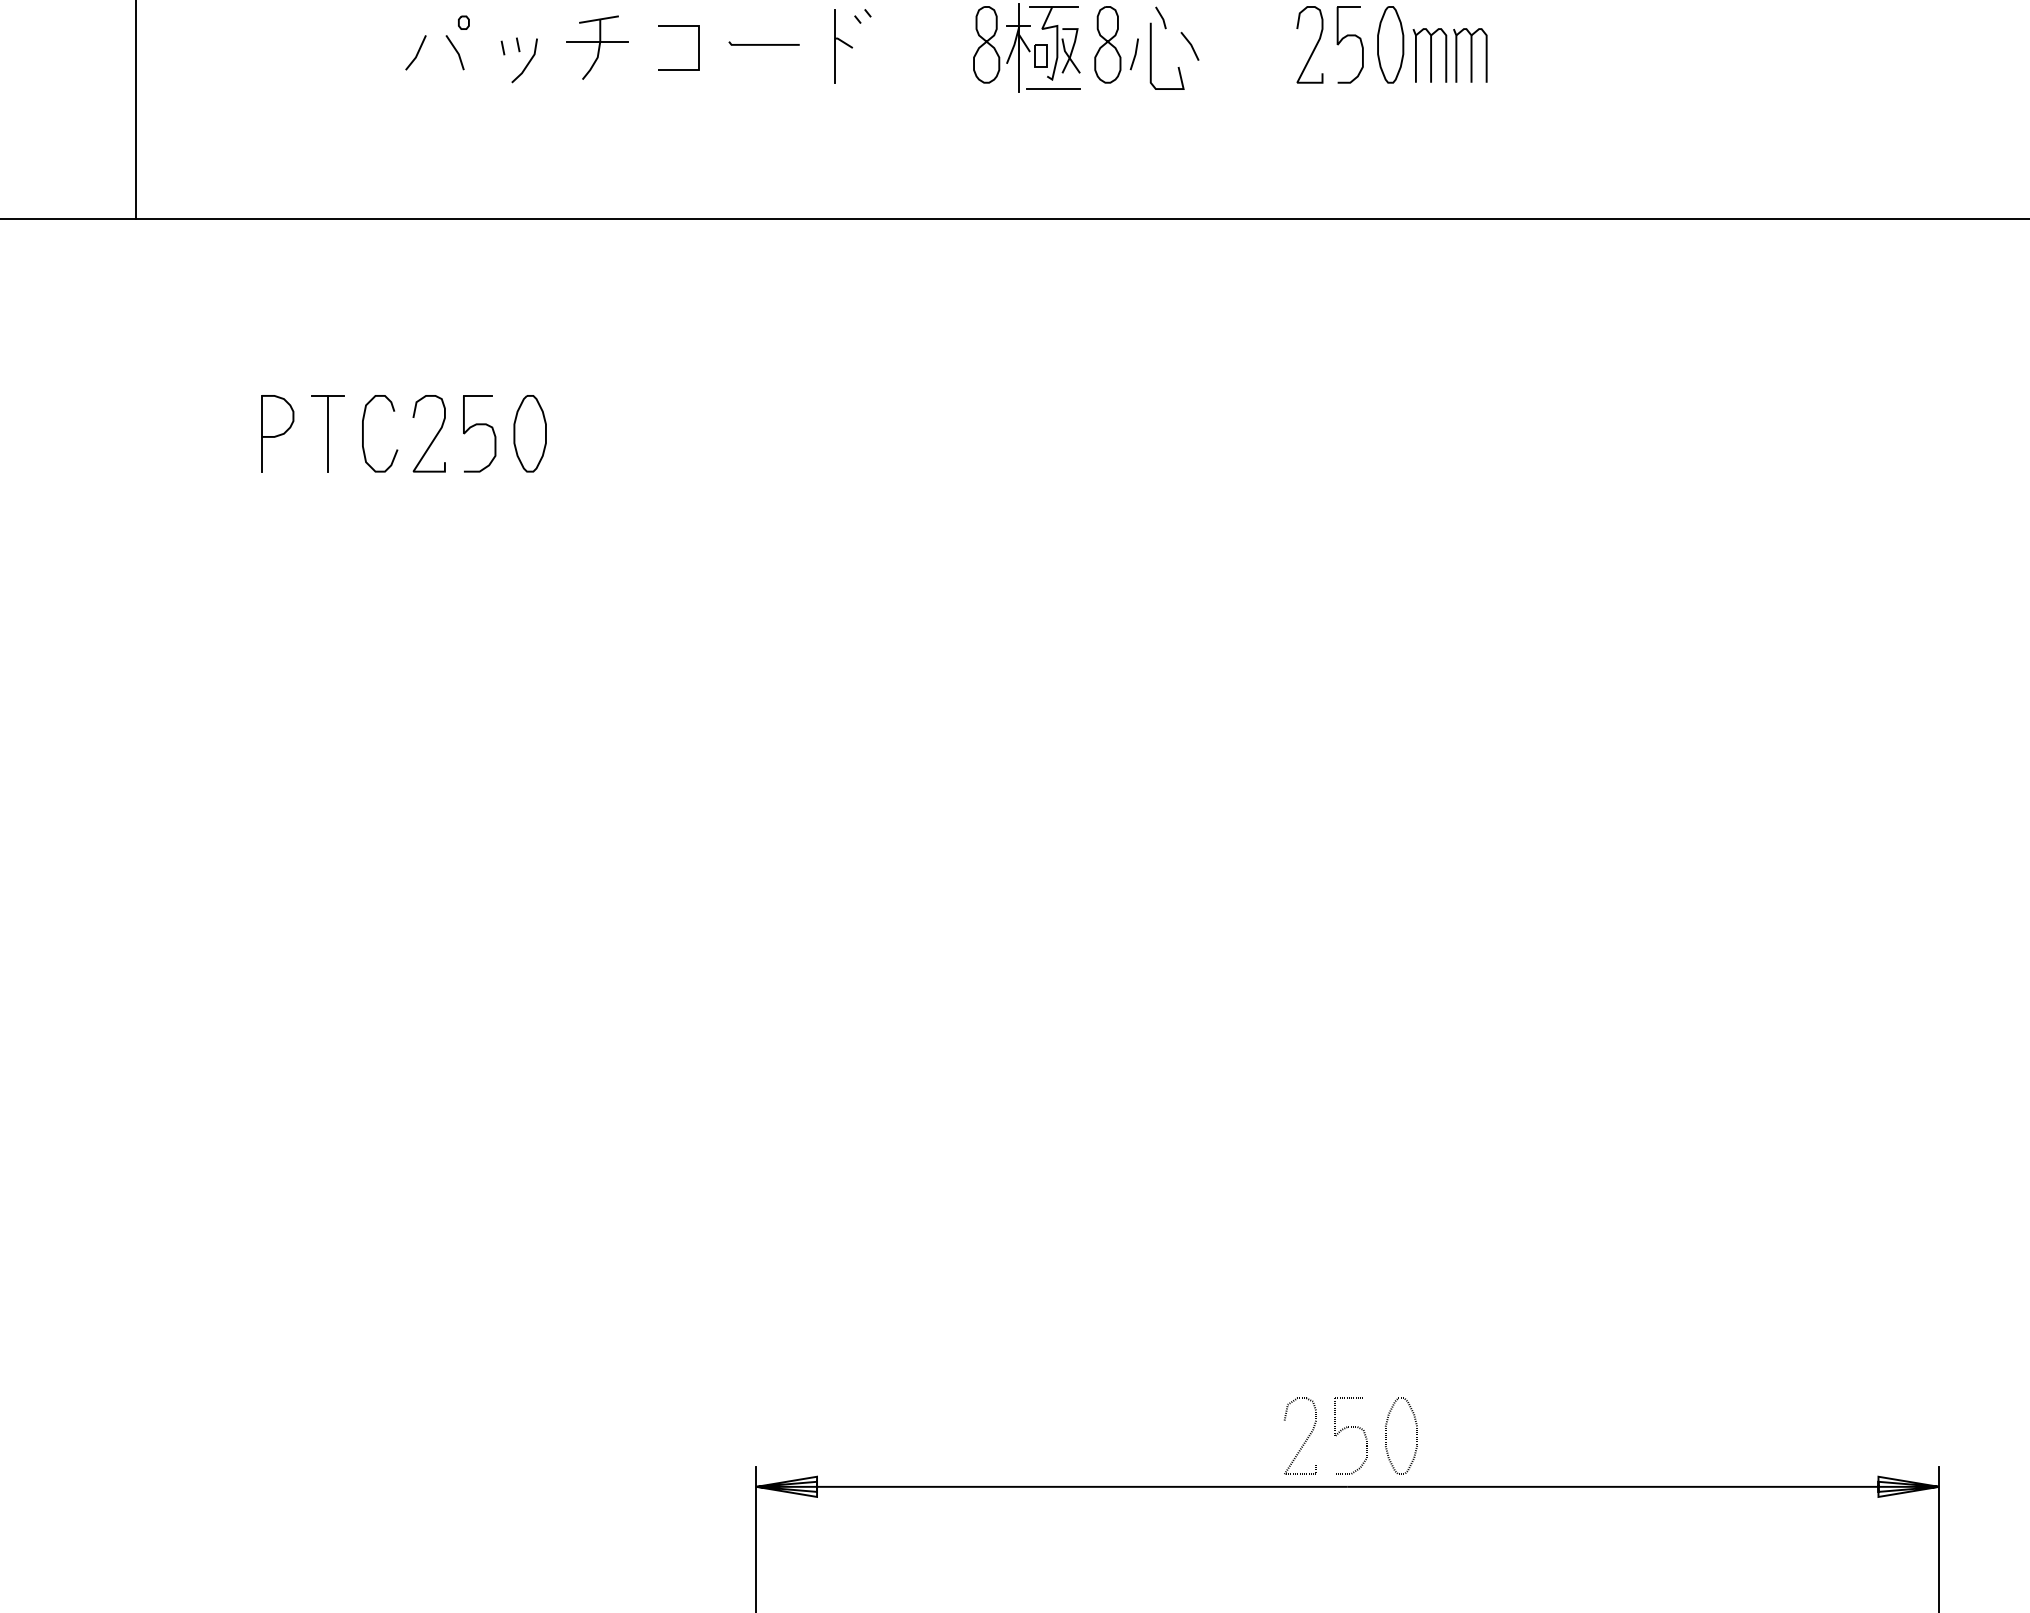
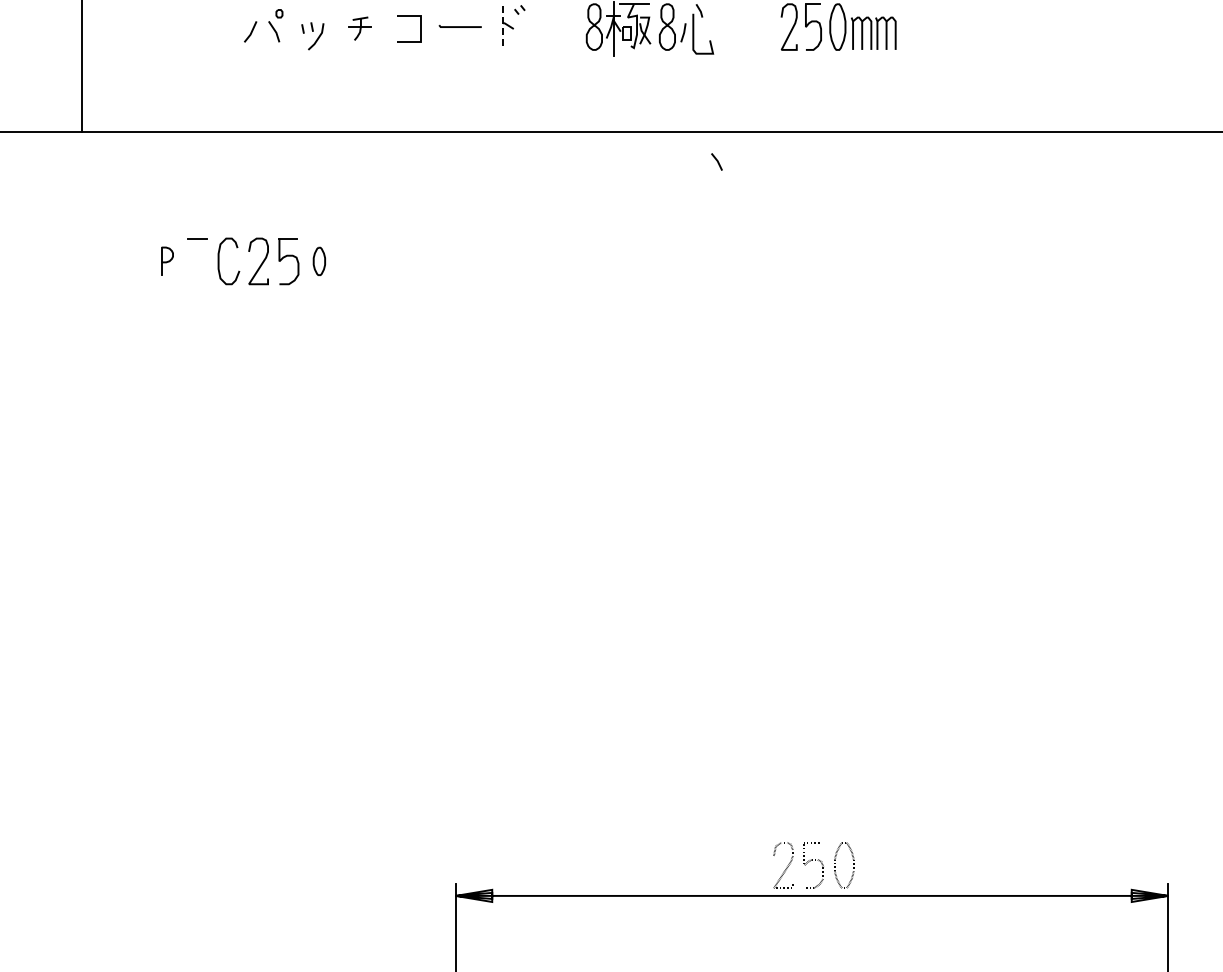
line: (1189, 45) -> (716, 161), moved
part: (596, 47) -> (359, 28), size x0.6
line: (835, 47) -> (503, 28), solid -> dashed
line: (1053, 88) -> (634, 53), removed
part: (278, 432) -> (167, 260), size x0.6
line: (327, 433) -> (197, 261), removed
part: (530, 433) -> (319, 261), size x0.6

